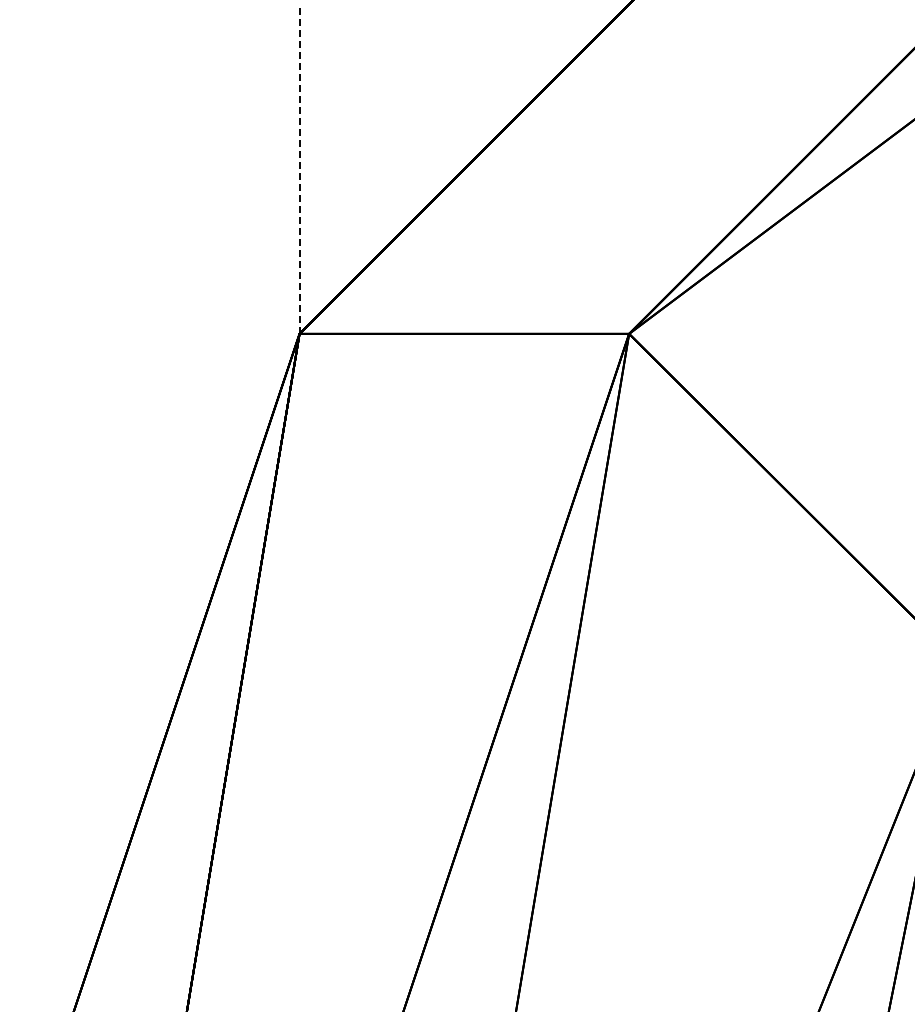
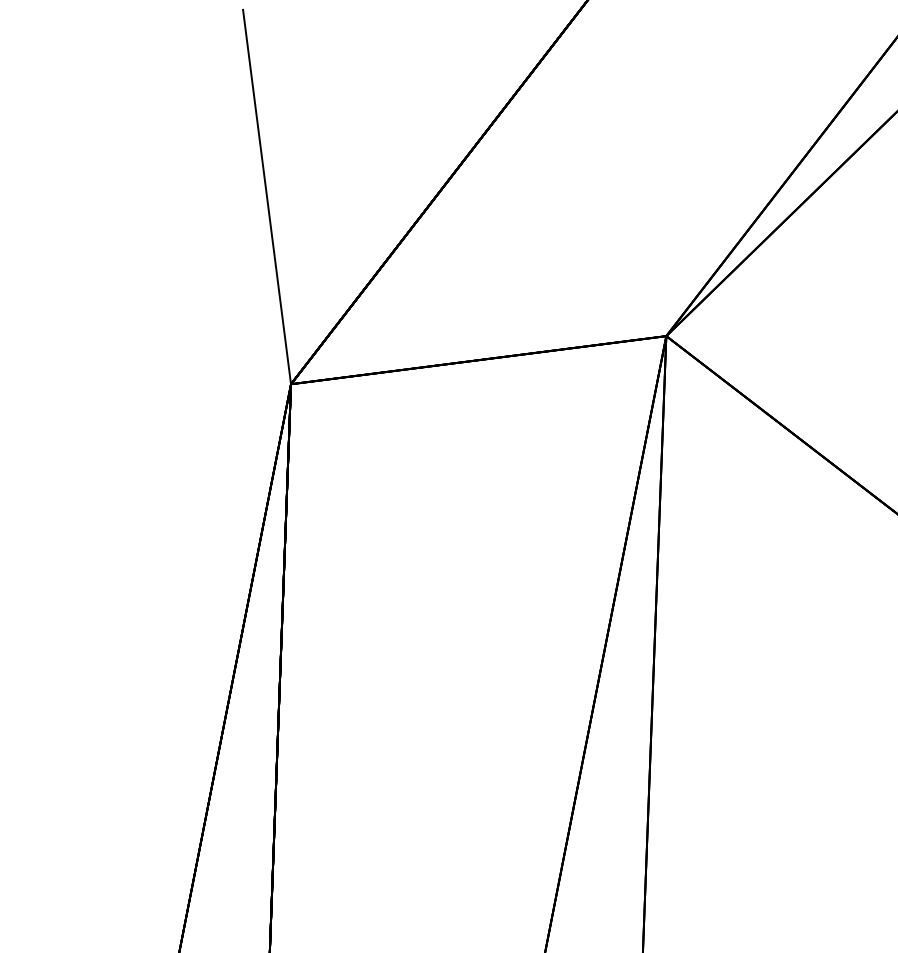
line: (299, 169) -> (266, 197), dashed -> solid

